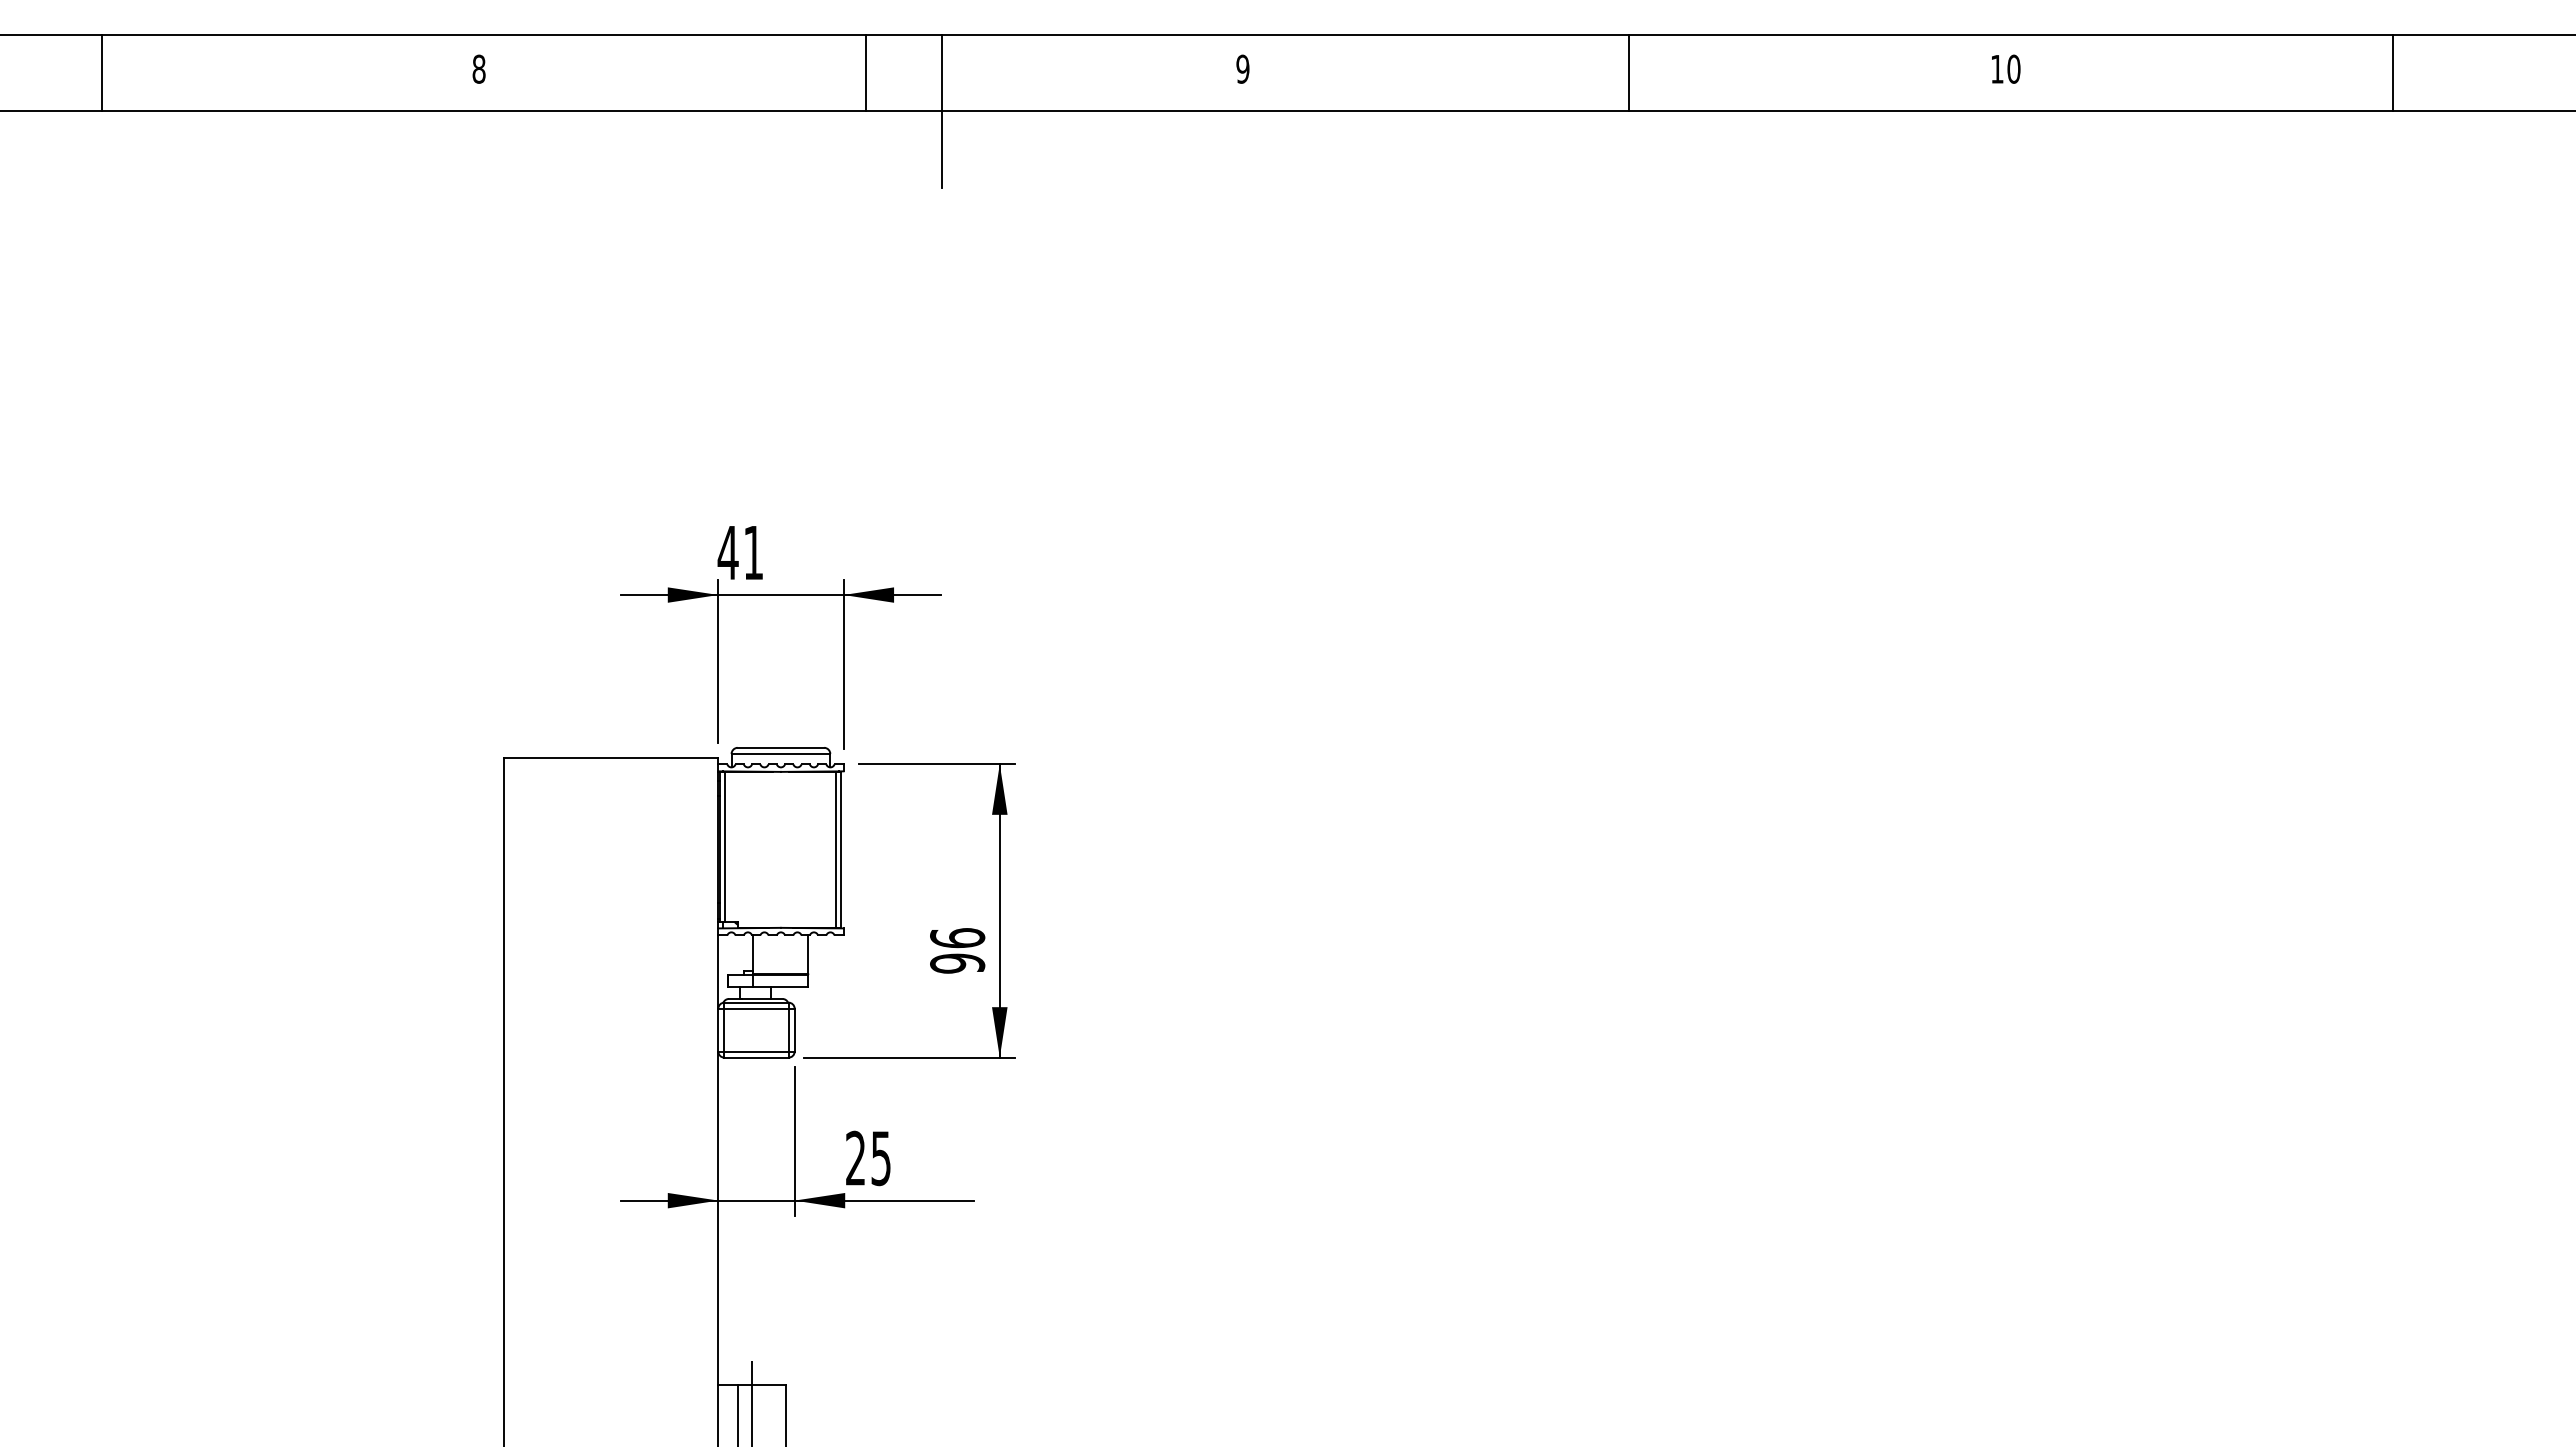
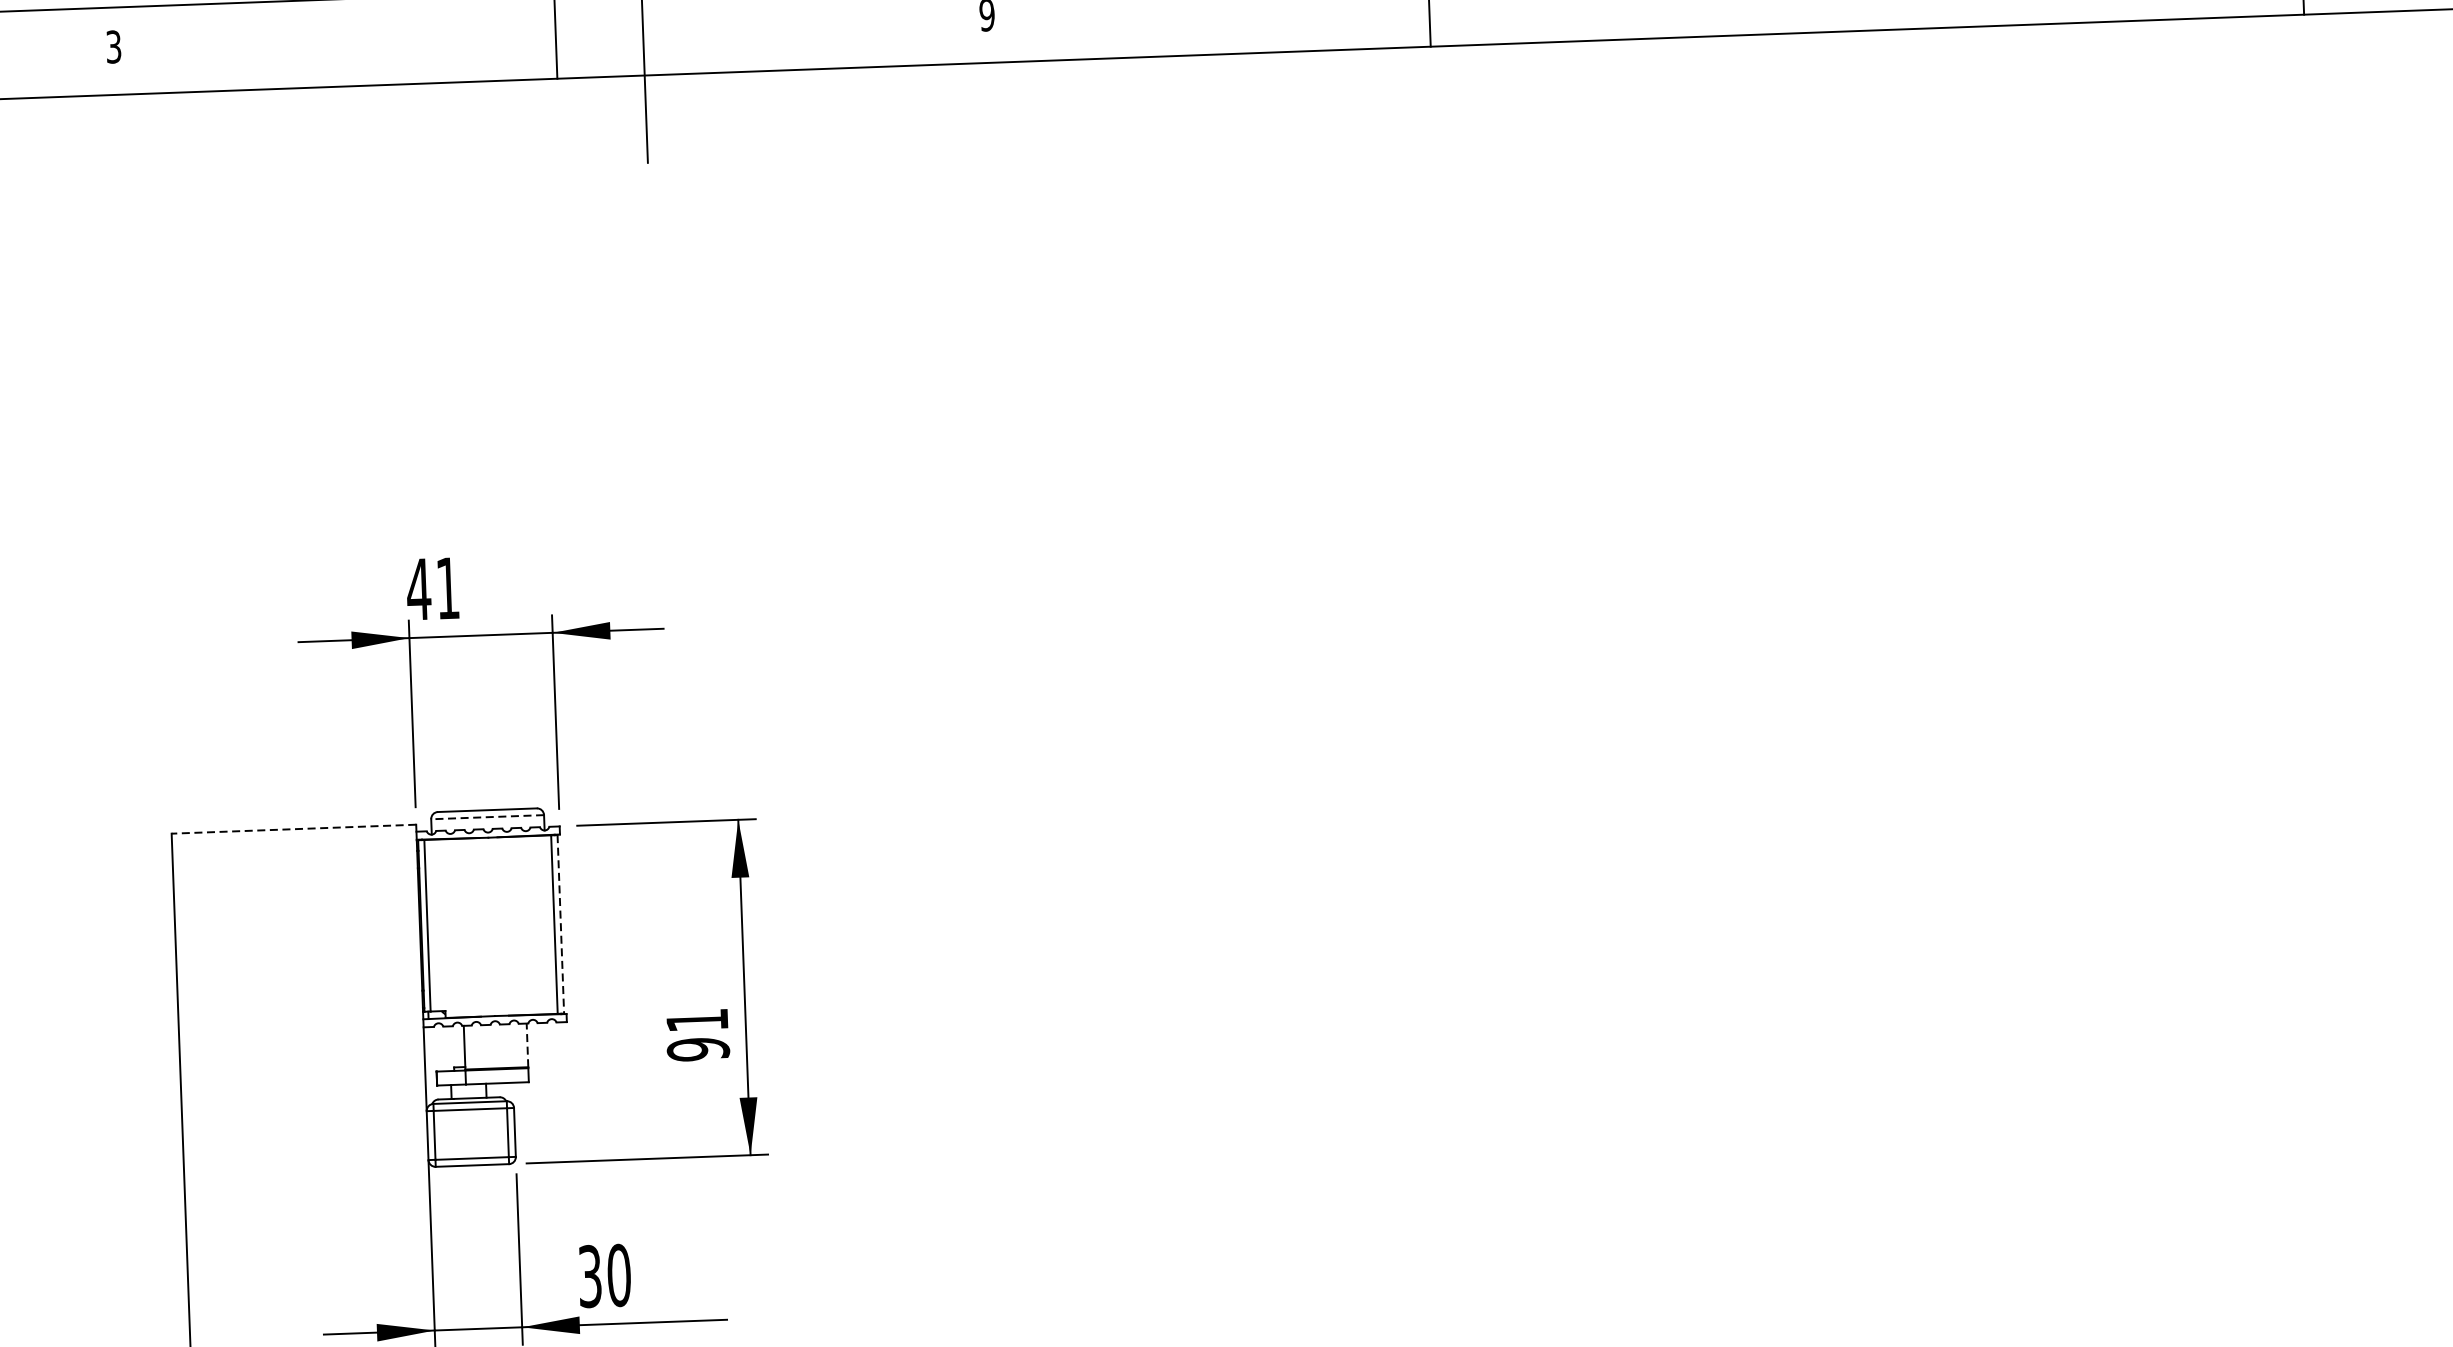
text: (478, 68) -> (113, 46), 8 -> 3
line: (780, 753) -> (487, 816), solid -> dashed
line: (611, 758) -> (294, 829), solid -> dashed
line: (841, 850) -> (560, 925), solid -> dashed
text: (957, 938) -> (697, 1020), 96 -> 91
line: (808, 954) -> (527, 1045), solid -> dashed
text: (868, 1158) -> (604, 1276), 25 -> 30

